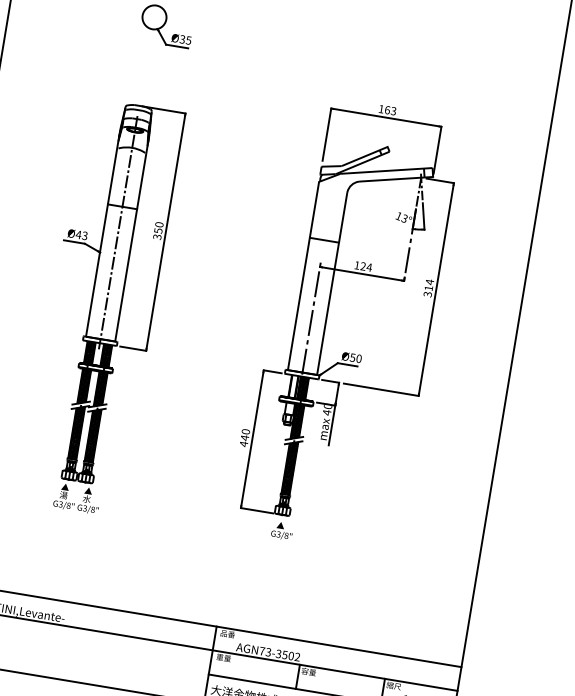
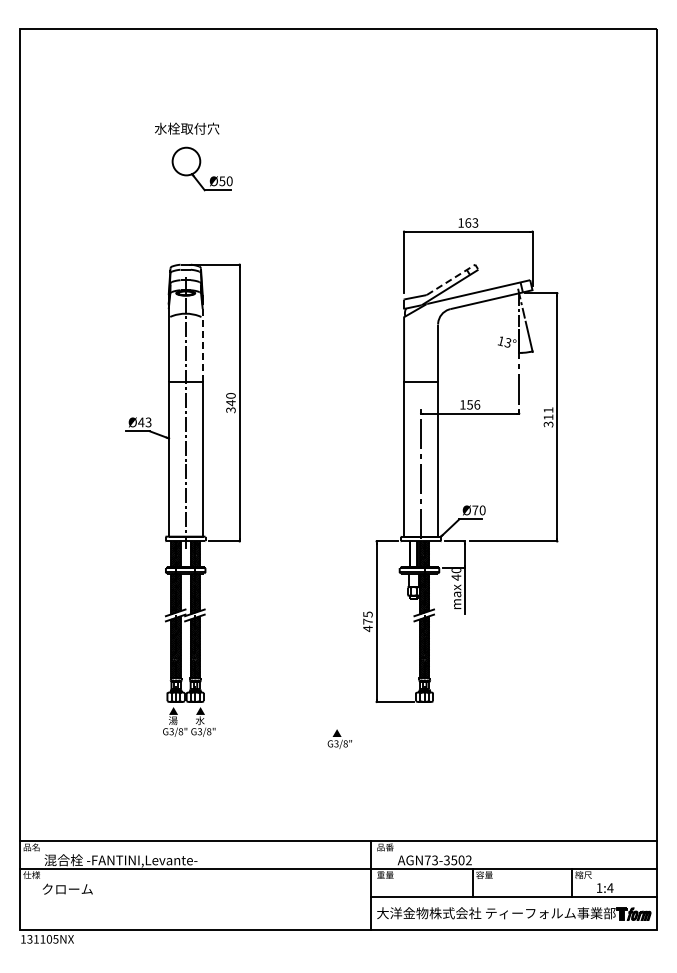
text: (185, 40) -> (225, 181), Ø35 -> Ø50
line: (368, 154) -> (454, 277), solid -> dashed
line: (142, 174) -> (202, 342), solid -> dashed
text: (158, 230) -> (230, 402), 350 -> 340
text: (366, 266) -> (473, 404), 124 -> 156
text: (429, 282) -> (548, 410), 314 -> 311
text: (352, 357) -> (475, 510), Ø50 -> Ø70
text: (245, 434) -> (367, 617), 440 -> 475
text: (282, 530) -> (339, 738), moved

